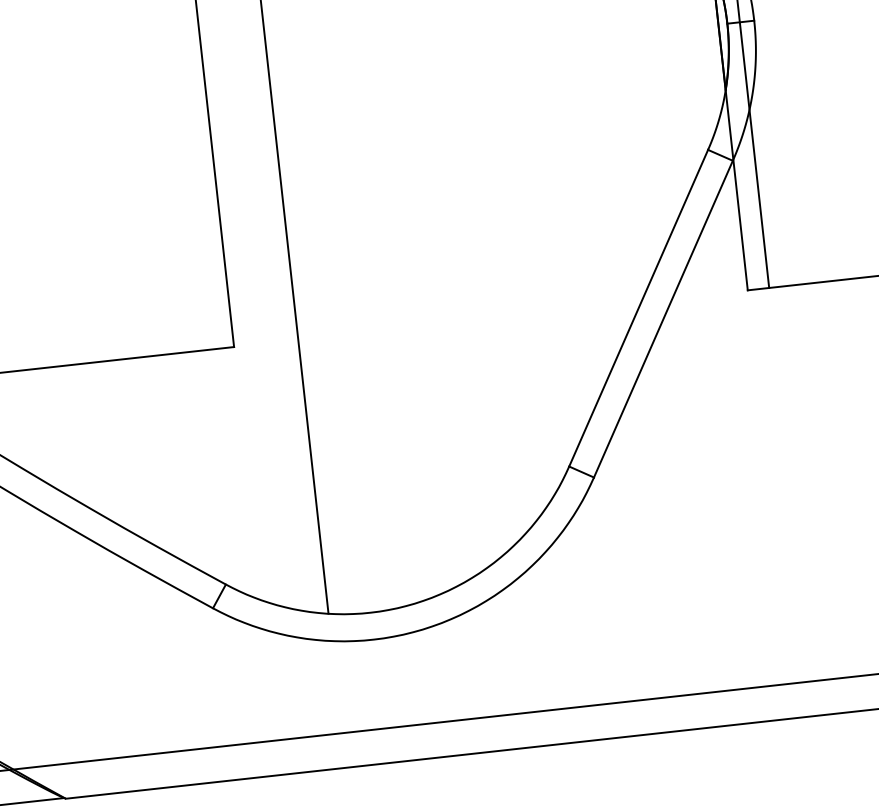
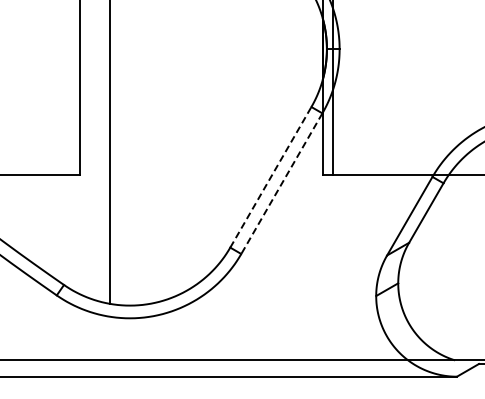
line: (639, 306) -> (271, 176), solid -> dashed
line: (662, 320) -> (281, 184), solid -> dashed

